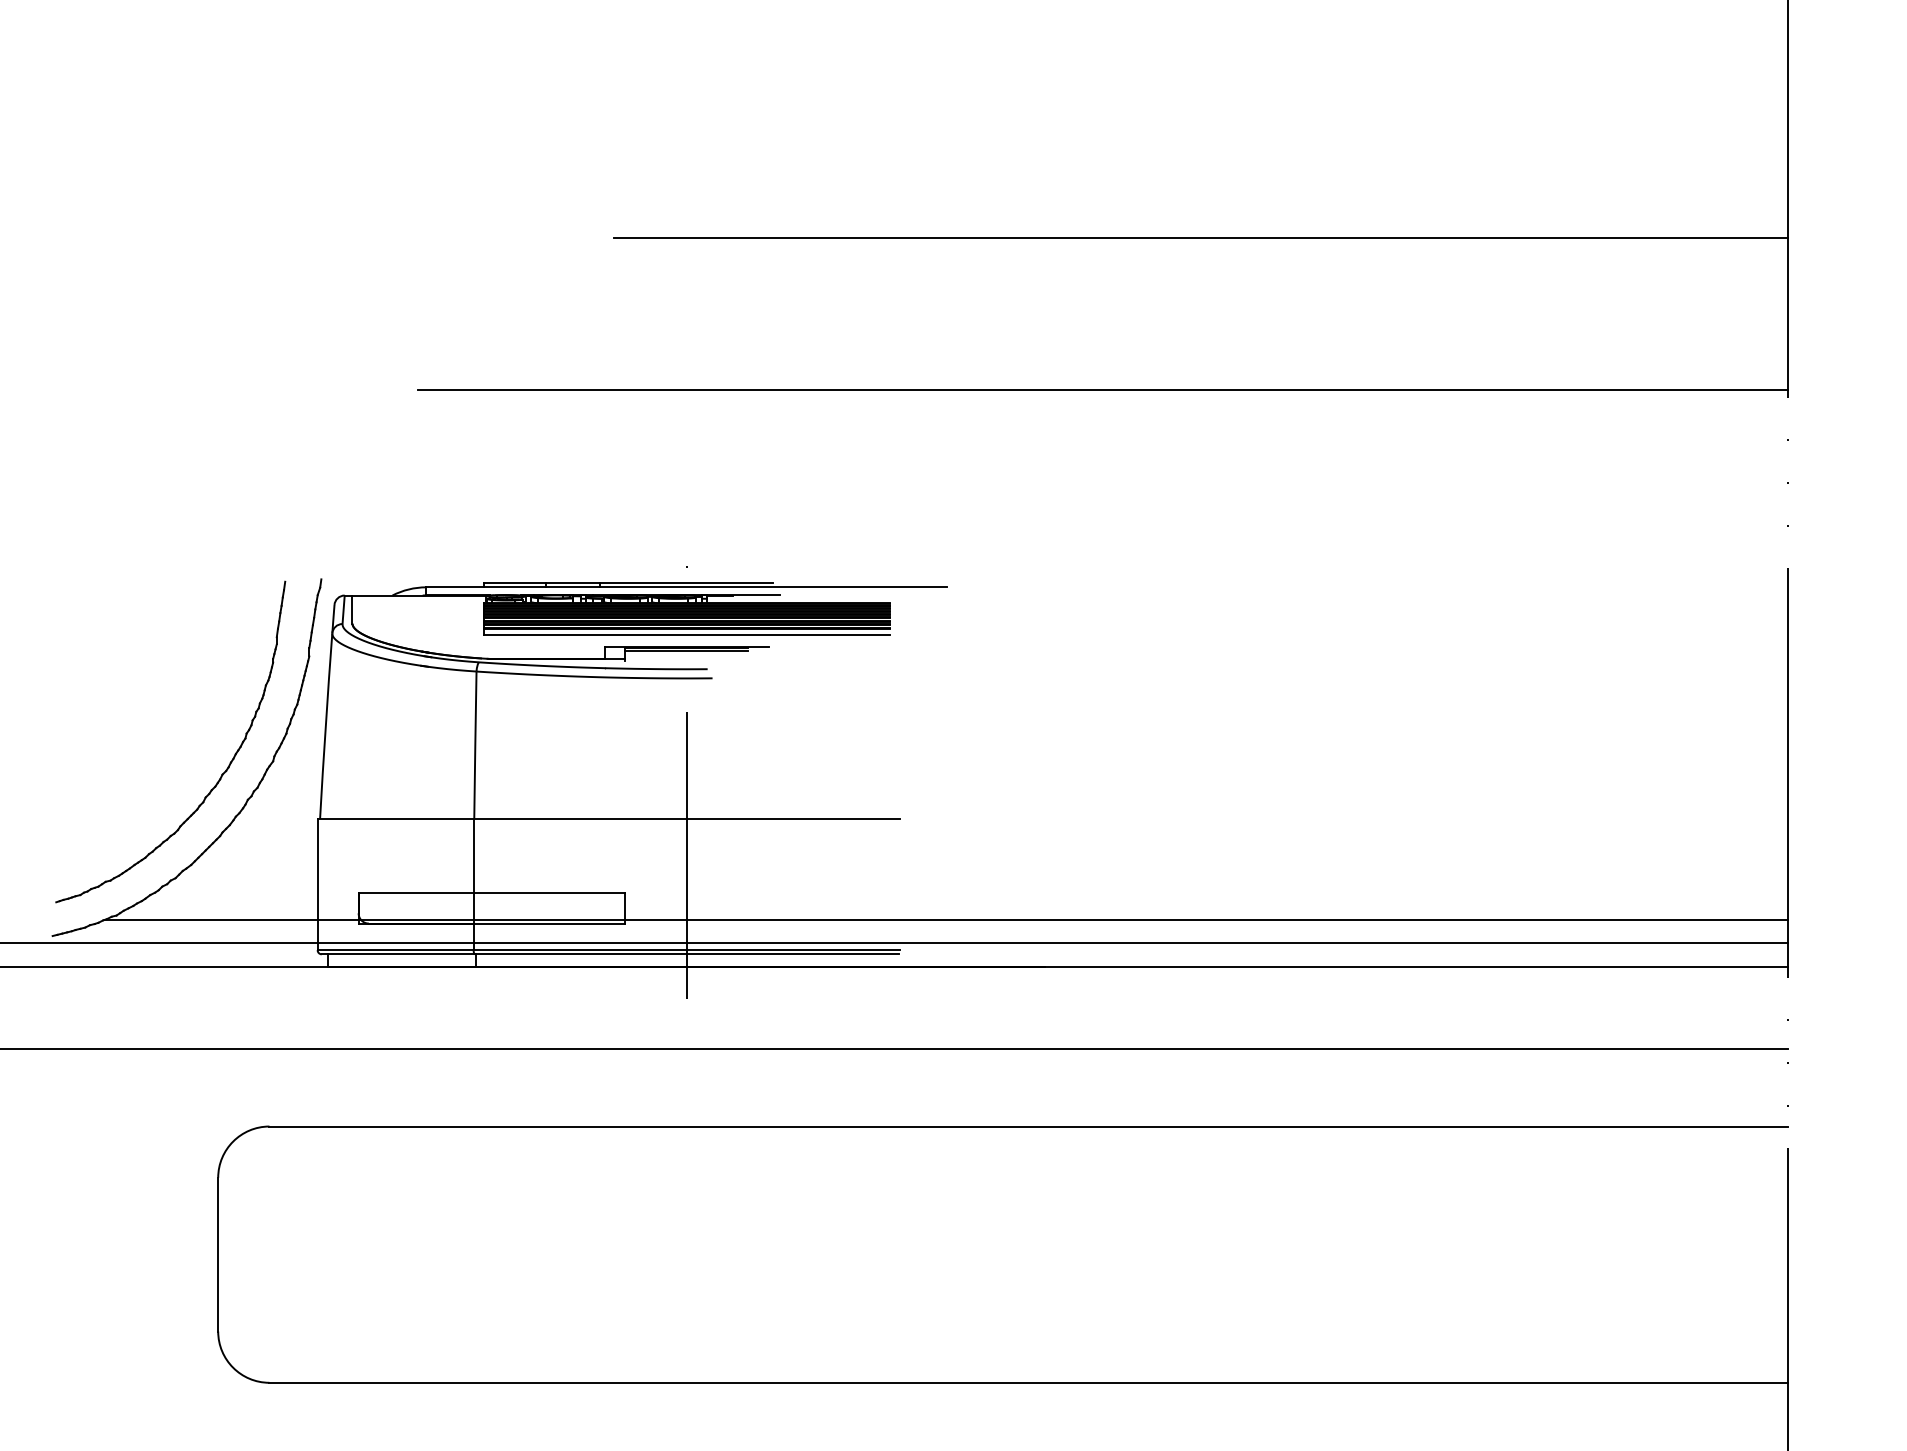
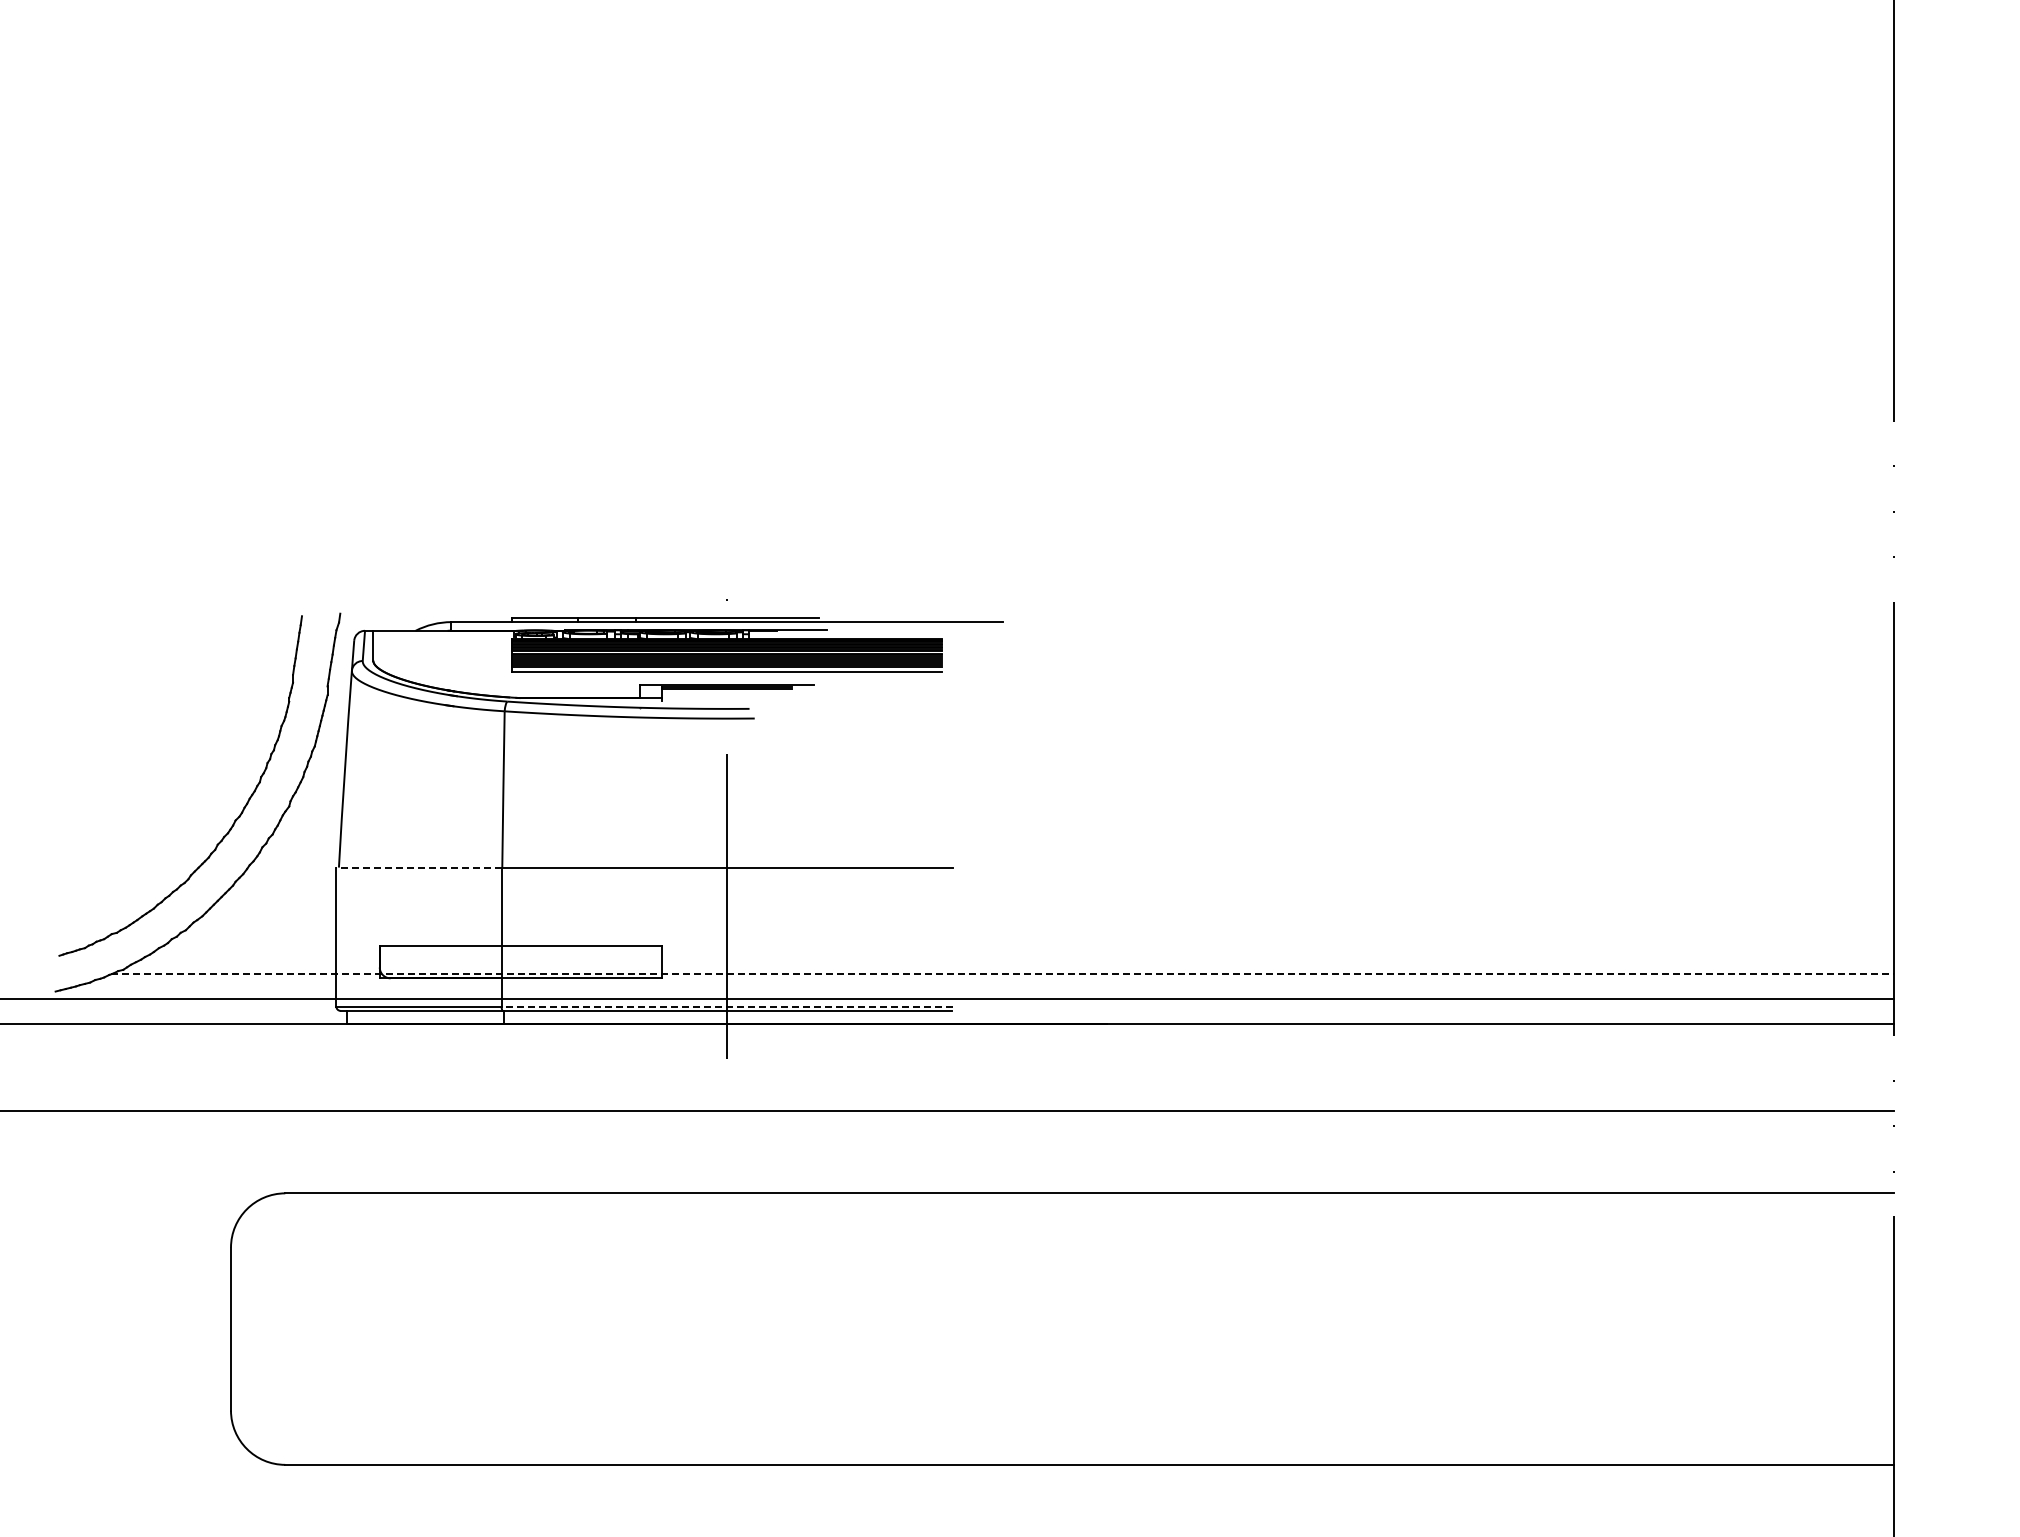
line: (1201, 238) -> (1272, 252), removed
line: (1103, 389) -> (1168, 412), removed
line: (396, 818) -> (419, 867), solid -> dashed
line: (946, 919) -> (1002, 974), solid -> dashed
line: (686, 950) -> (727, 1006), solid -> dashed

